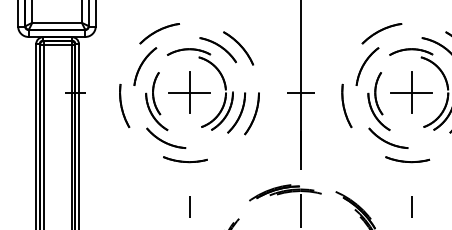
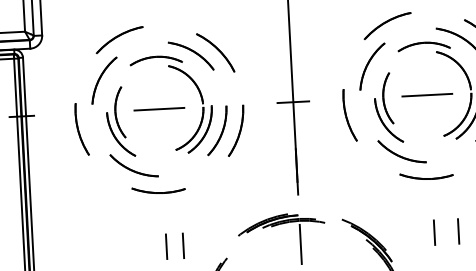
line: (189, 92) -> (159, 109), removed
line: (411, 92) -> (426, 95), removed
line: (203, 206) -> (183, 245), added
line: (431, 206) -> (458, 231), added

